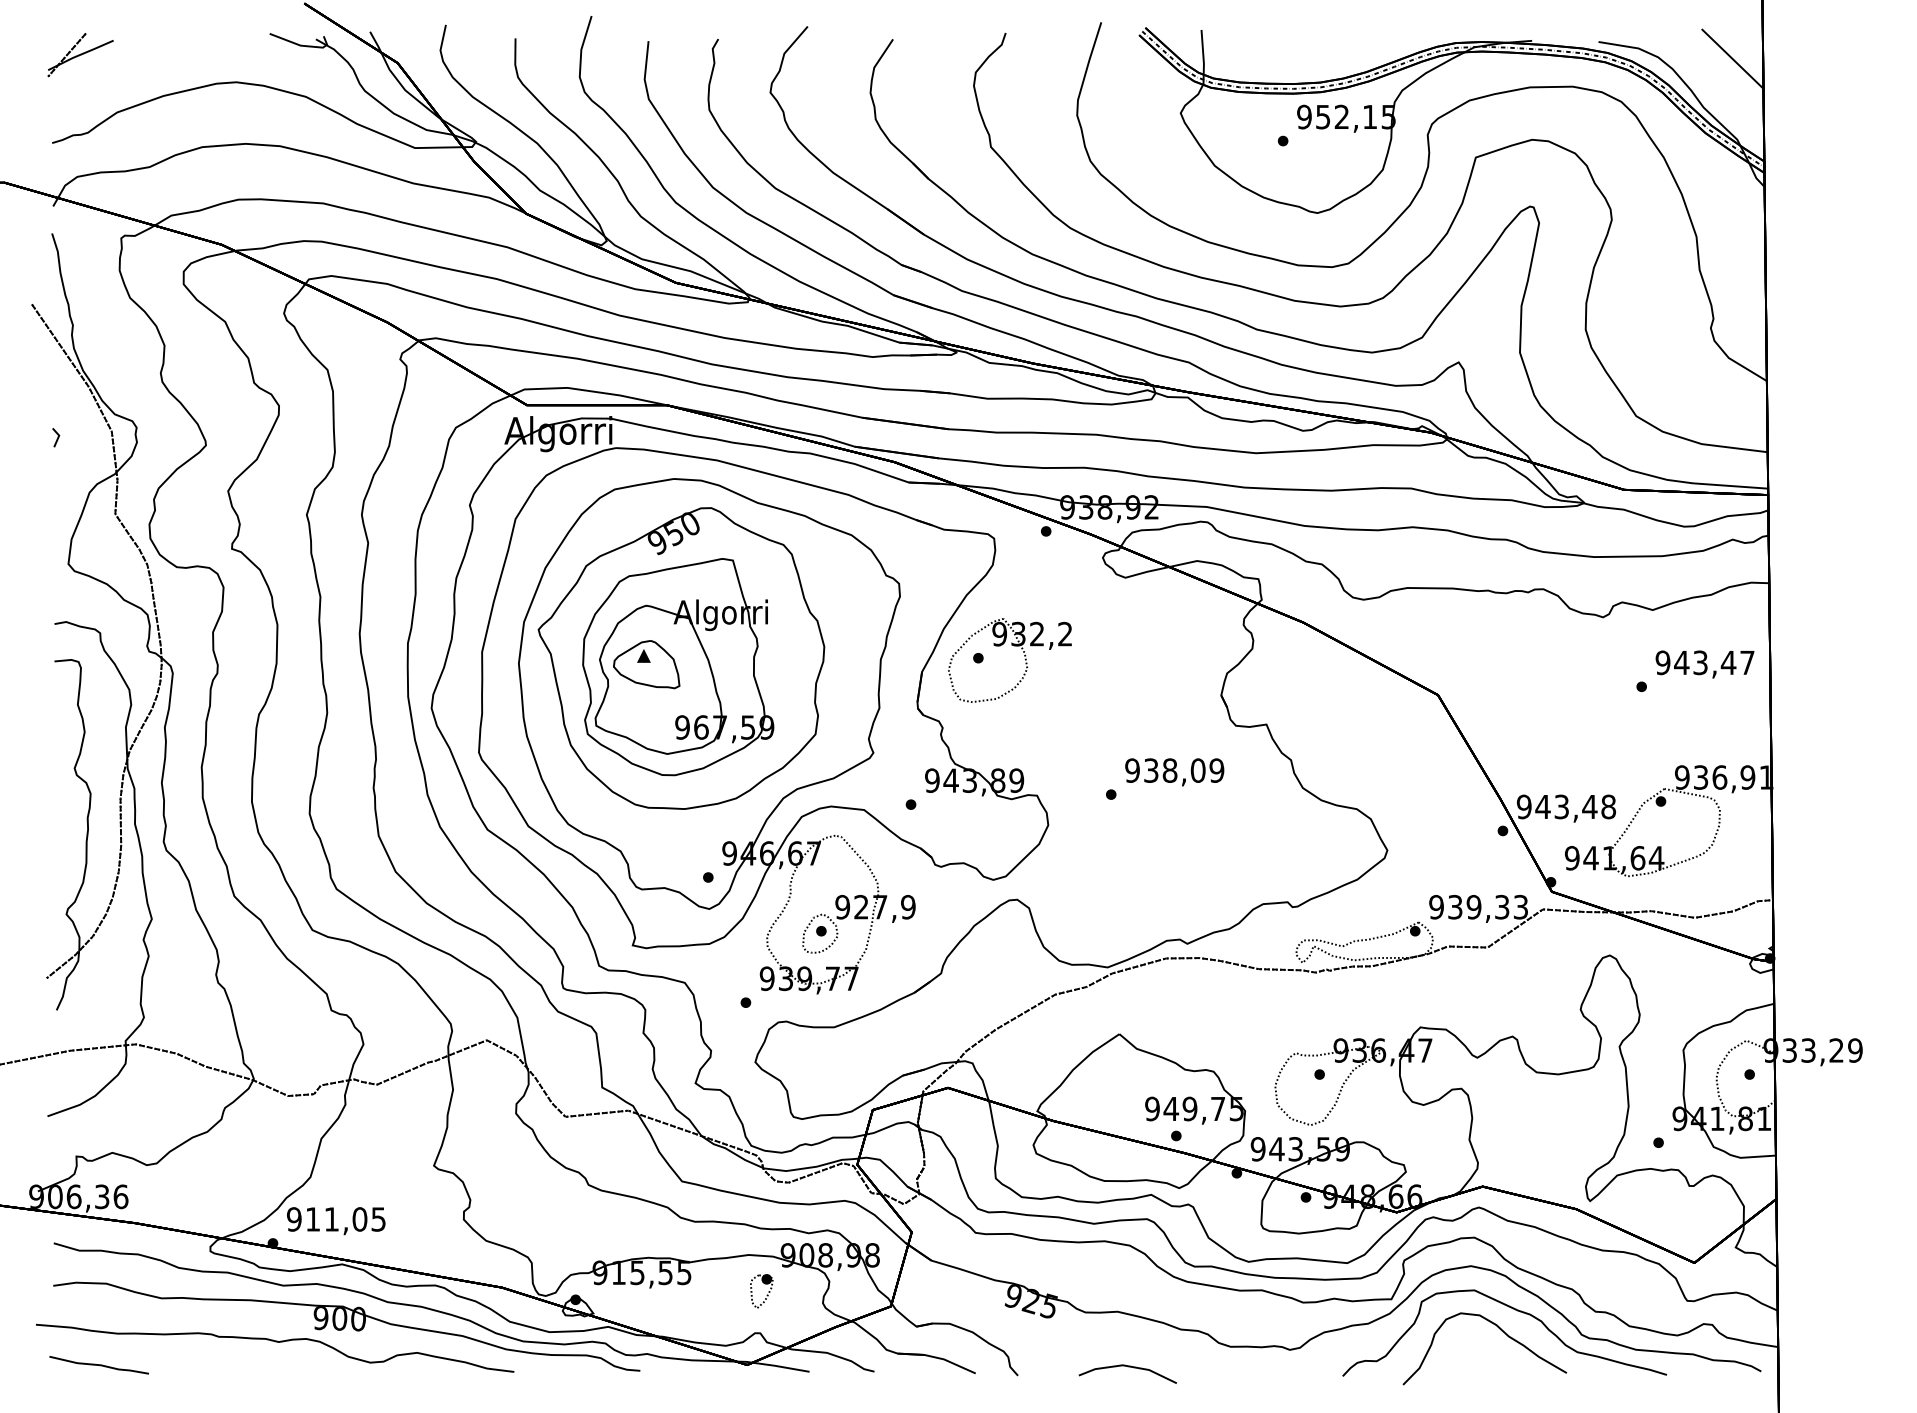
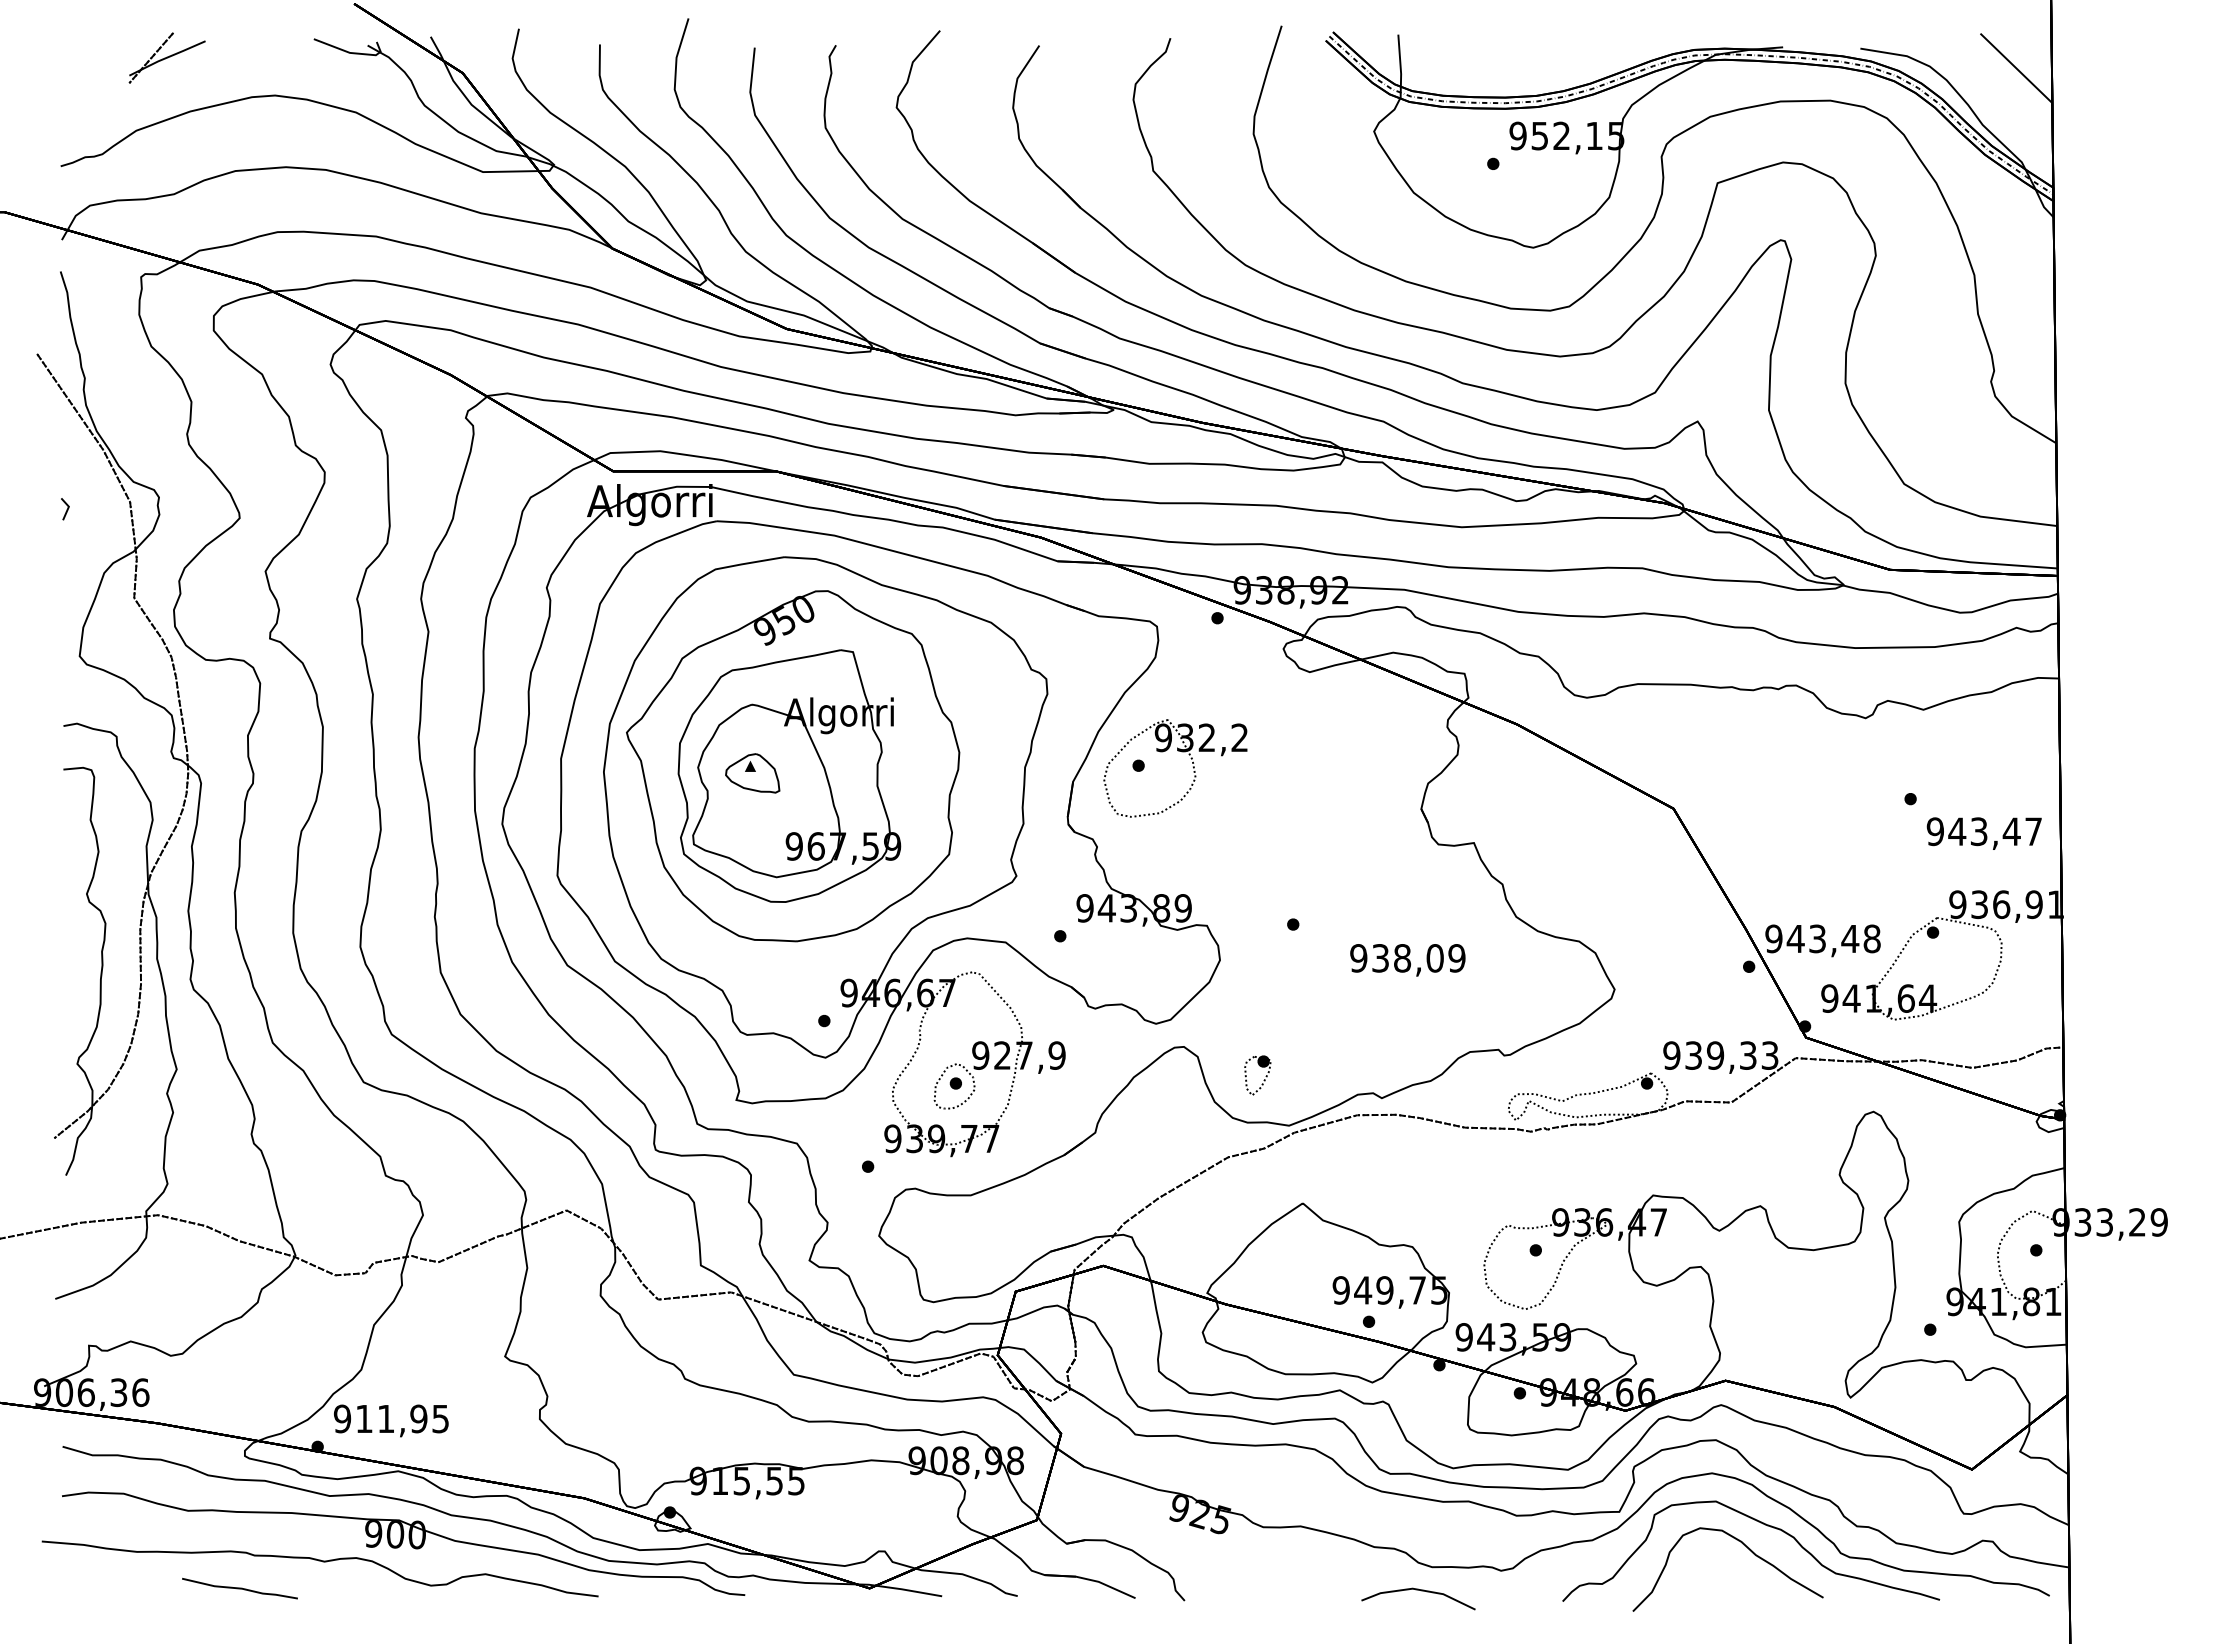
part: (80, 55) -> (167, 58), moved
part: (646, 664) -> (752, 773), size x0.7
text: (1704, 664) -> (1983, 833), moved
text: (1174, 772) -> (1407, 960), moved
text: (359, 1219) -> (418, 1419), 911,05 -> 911,95
part: (766, 1295) -> (1263, 1080), moved
curve: (98, 1365) -> (239, 1588), moved
line: (1128, 1367) -> (1419, 1591), moved

